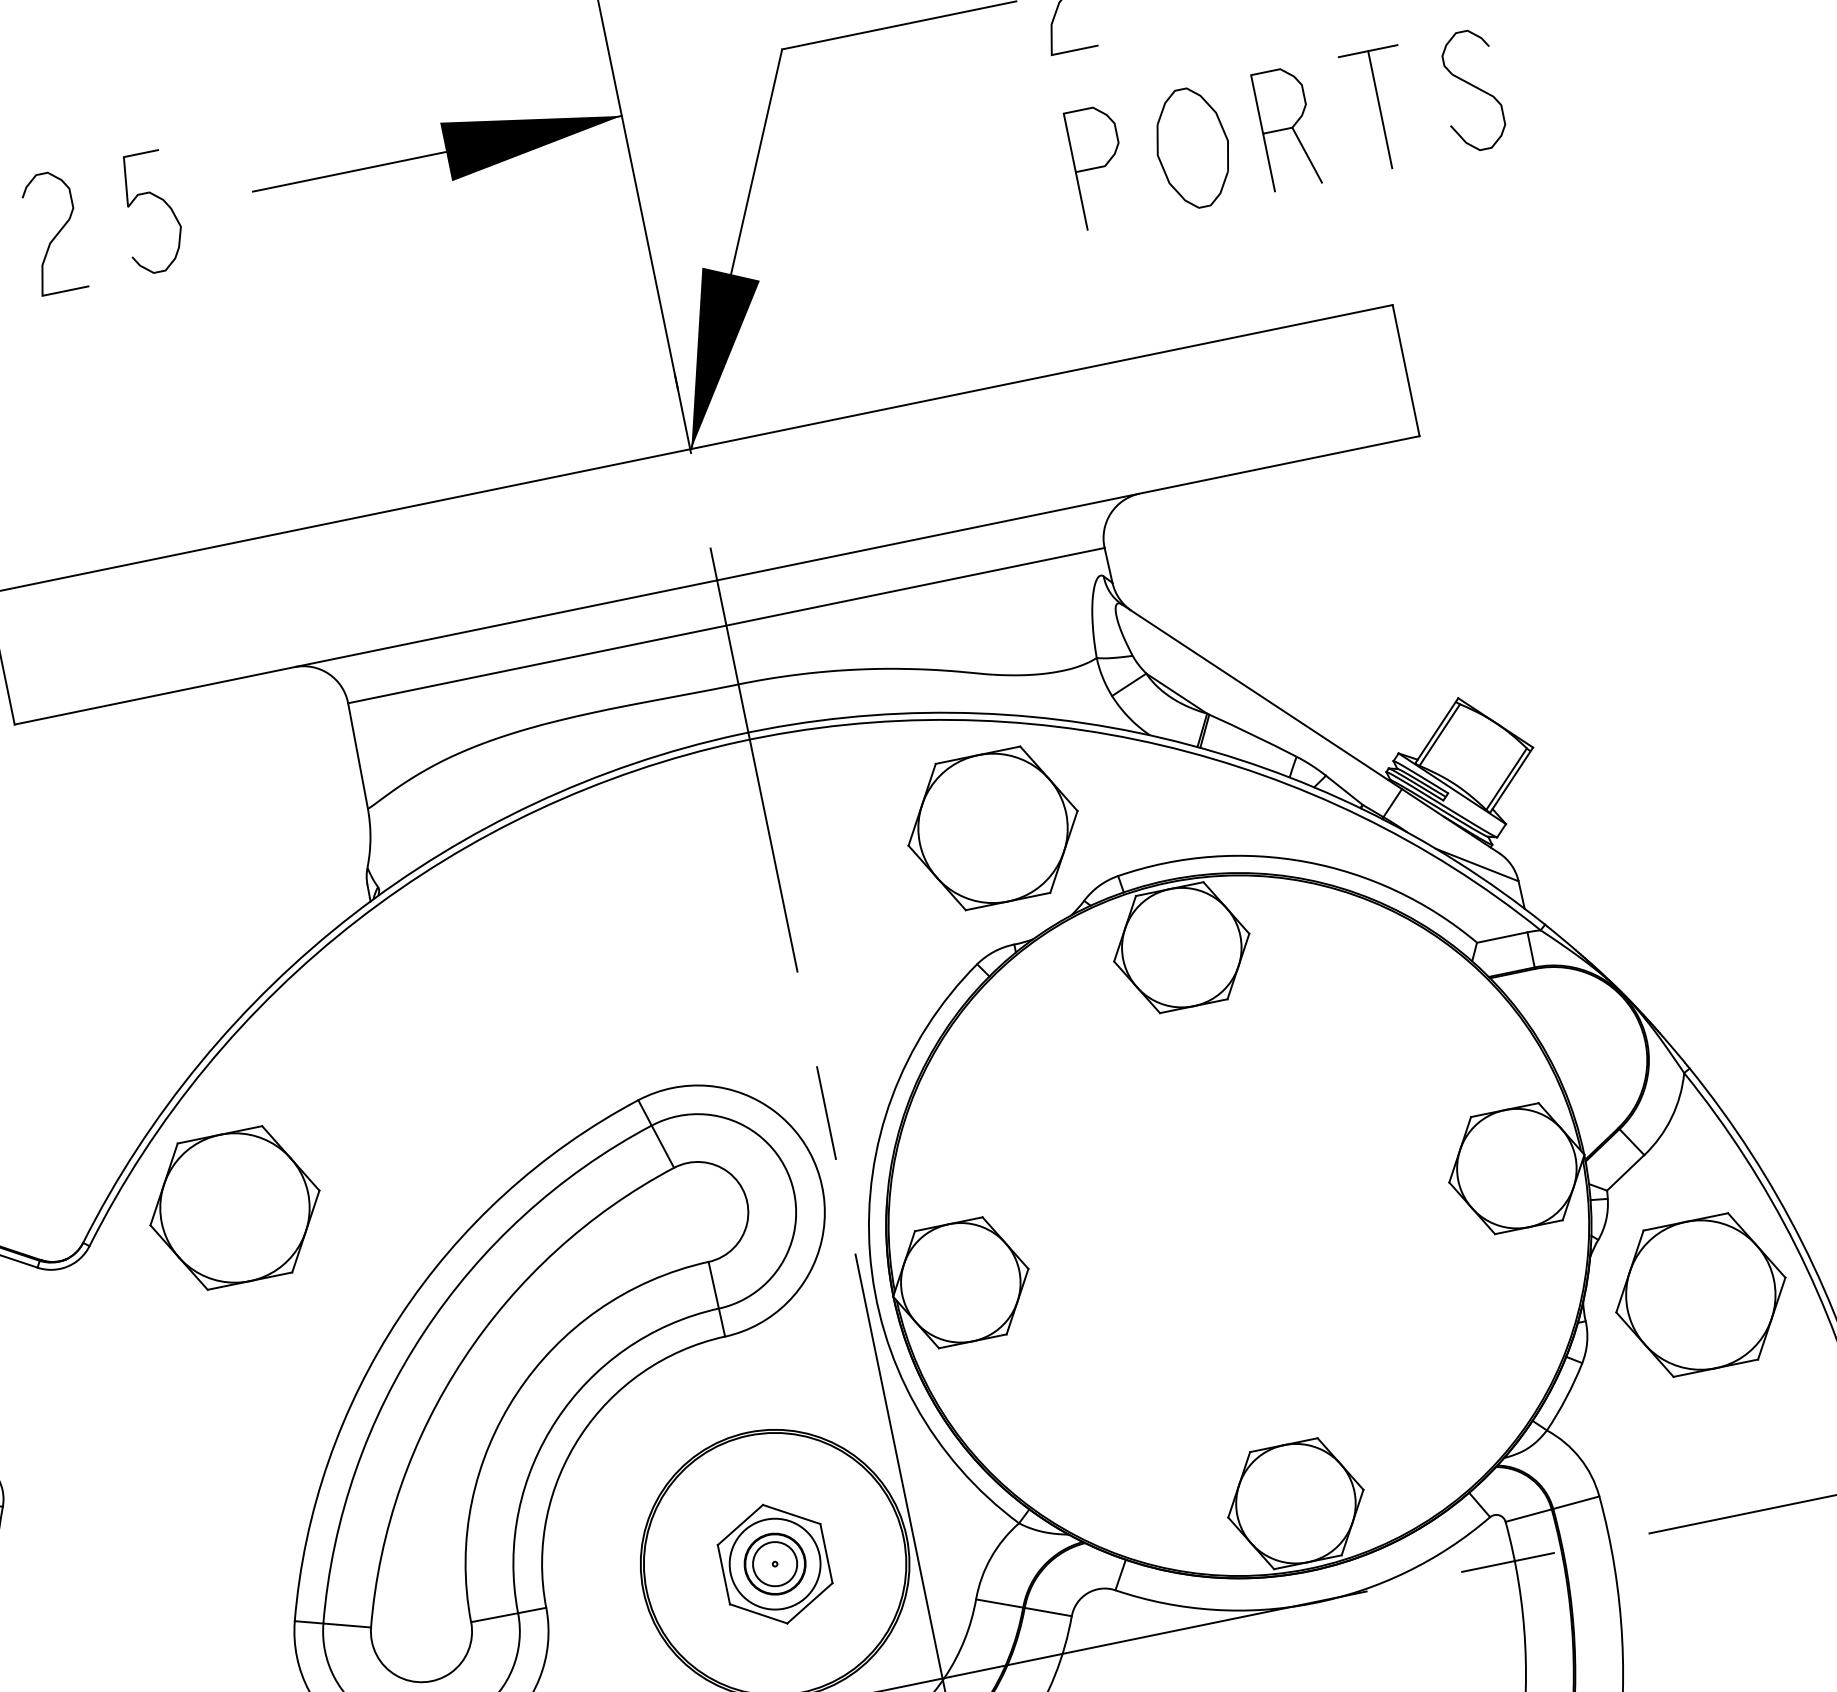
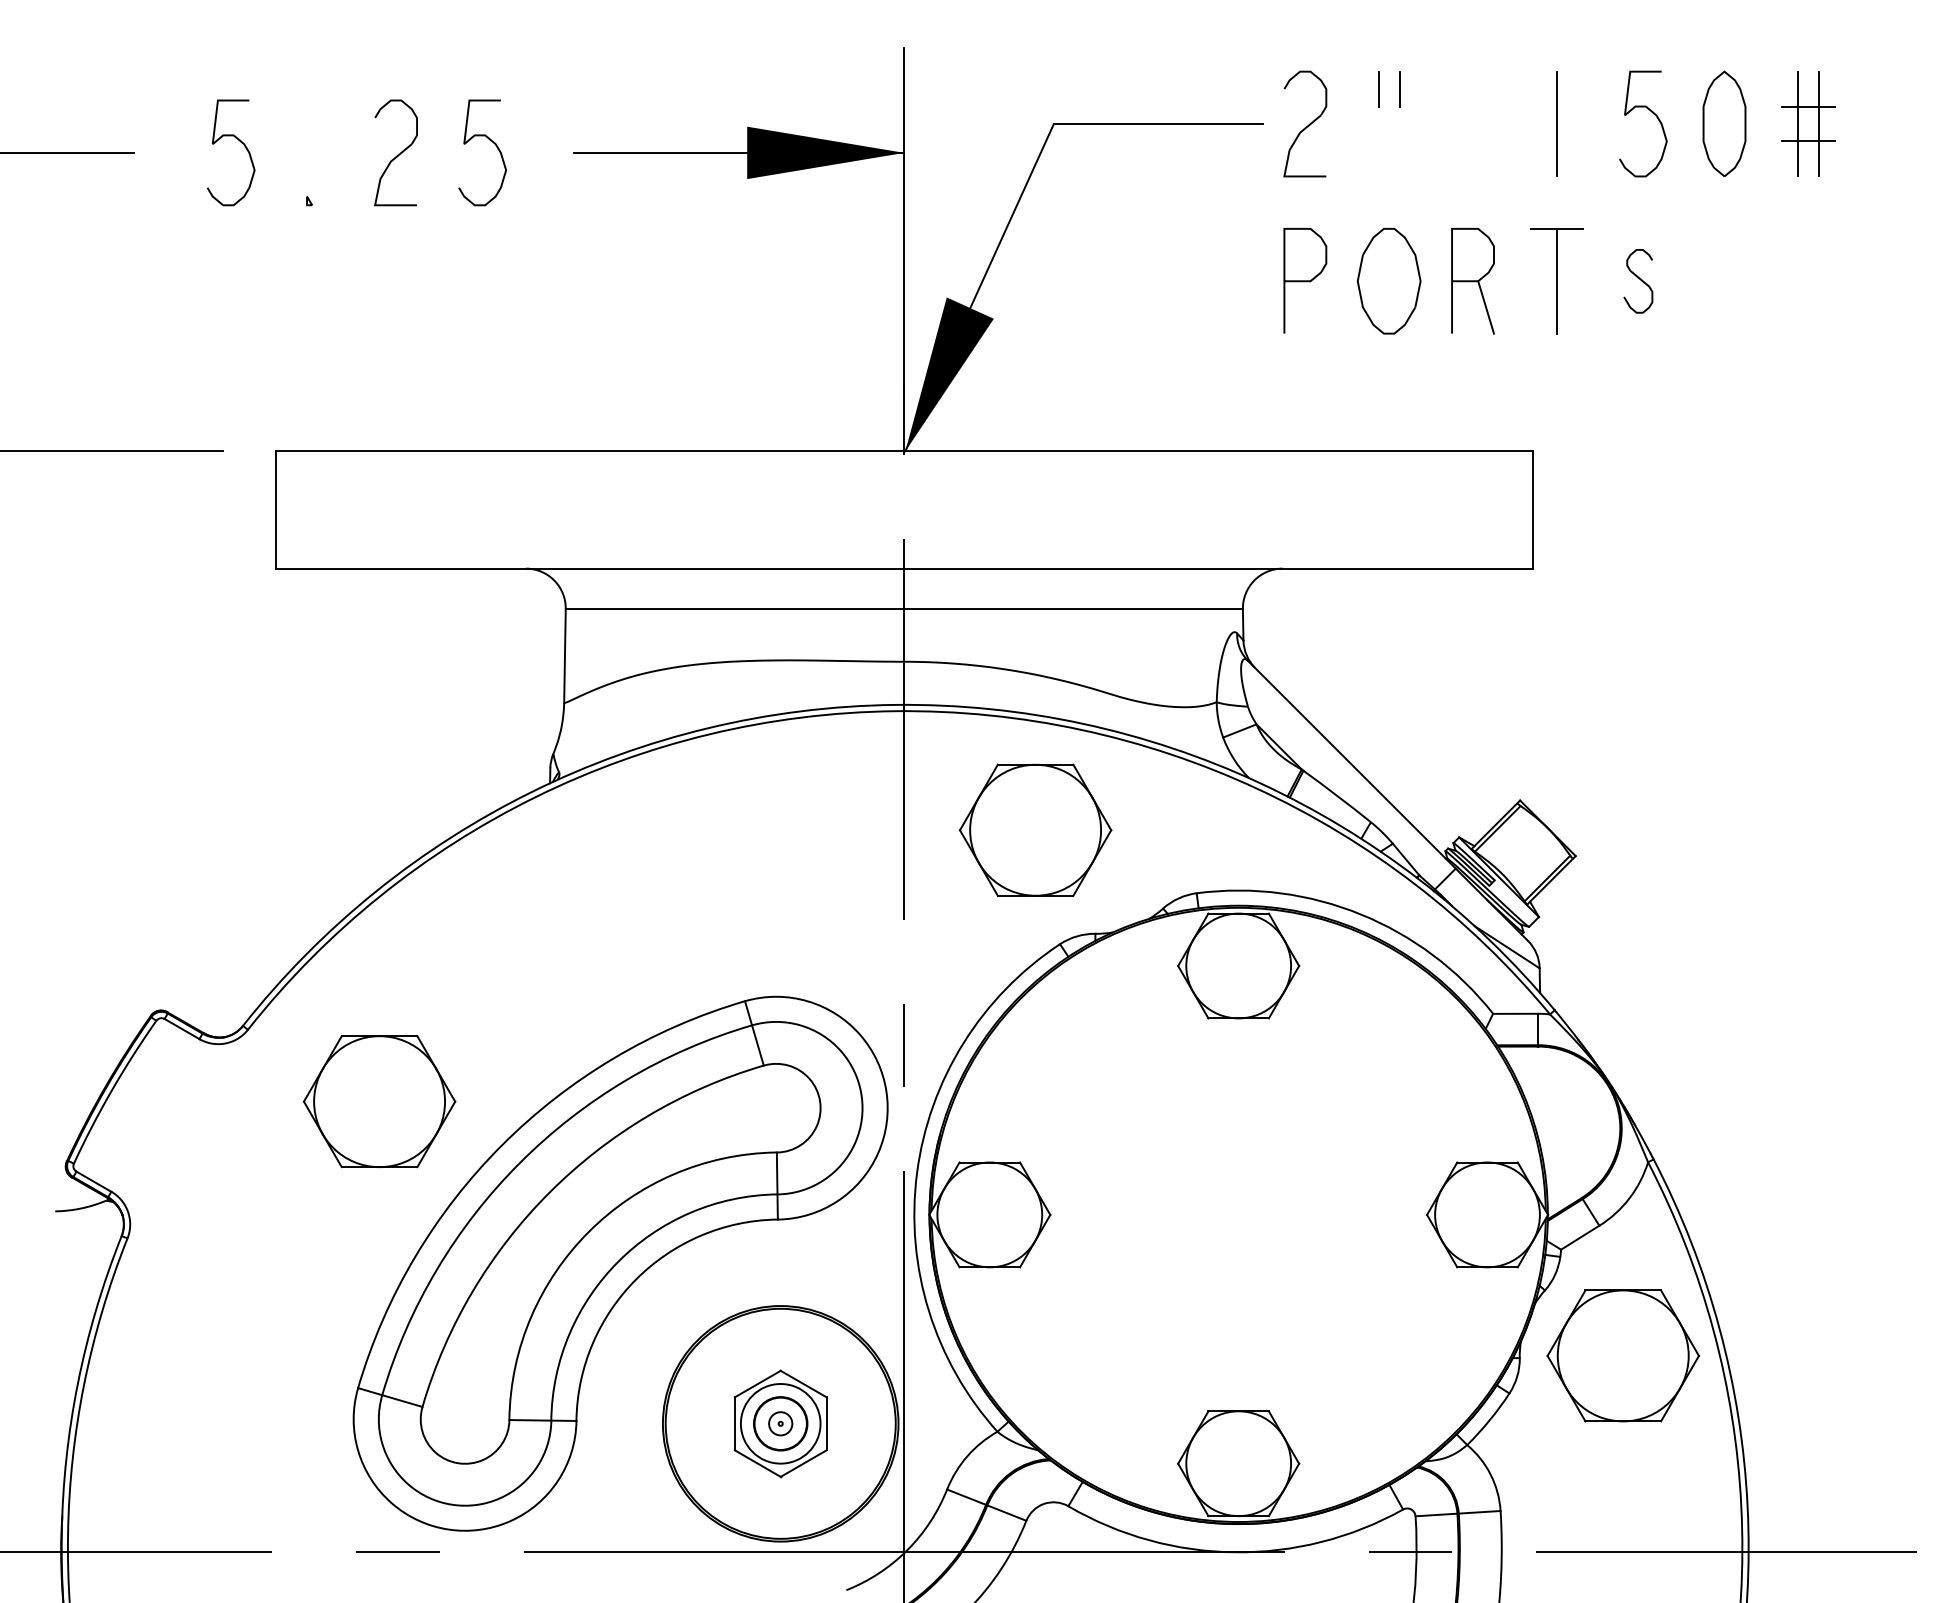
part: (1471, 91) -> (1638, 281), size x0.6
part: (992, 827) -> (1035, 829), moved
part: (234, 1207) -> (379, 1101), moved
circle: (774, 1563) -> (780, 1423), size x0.6

